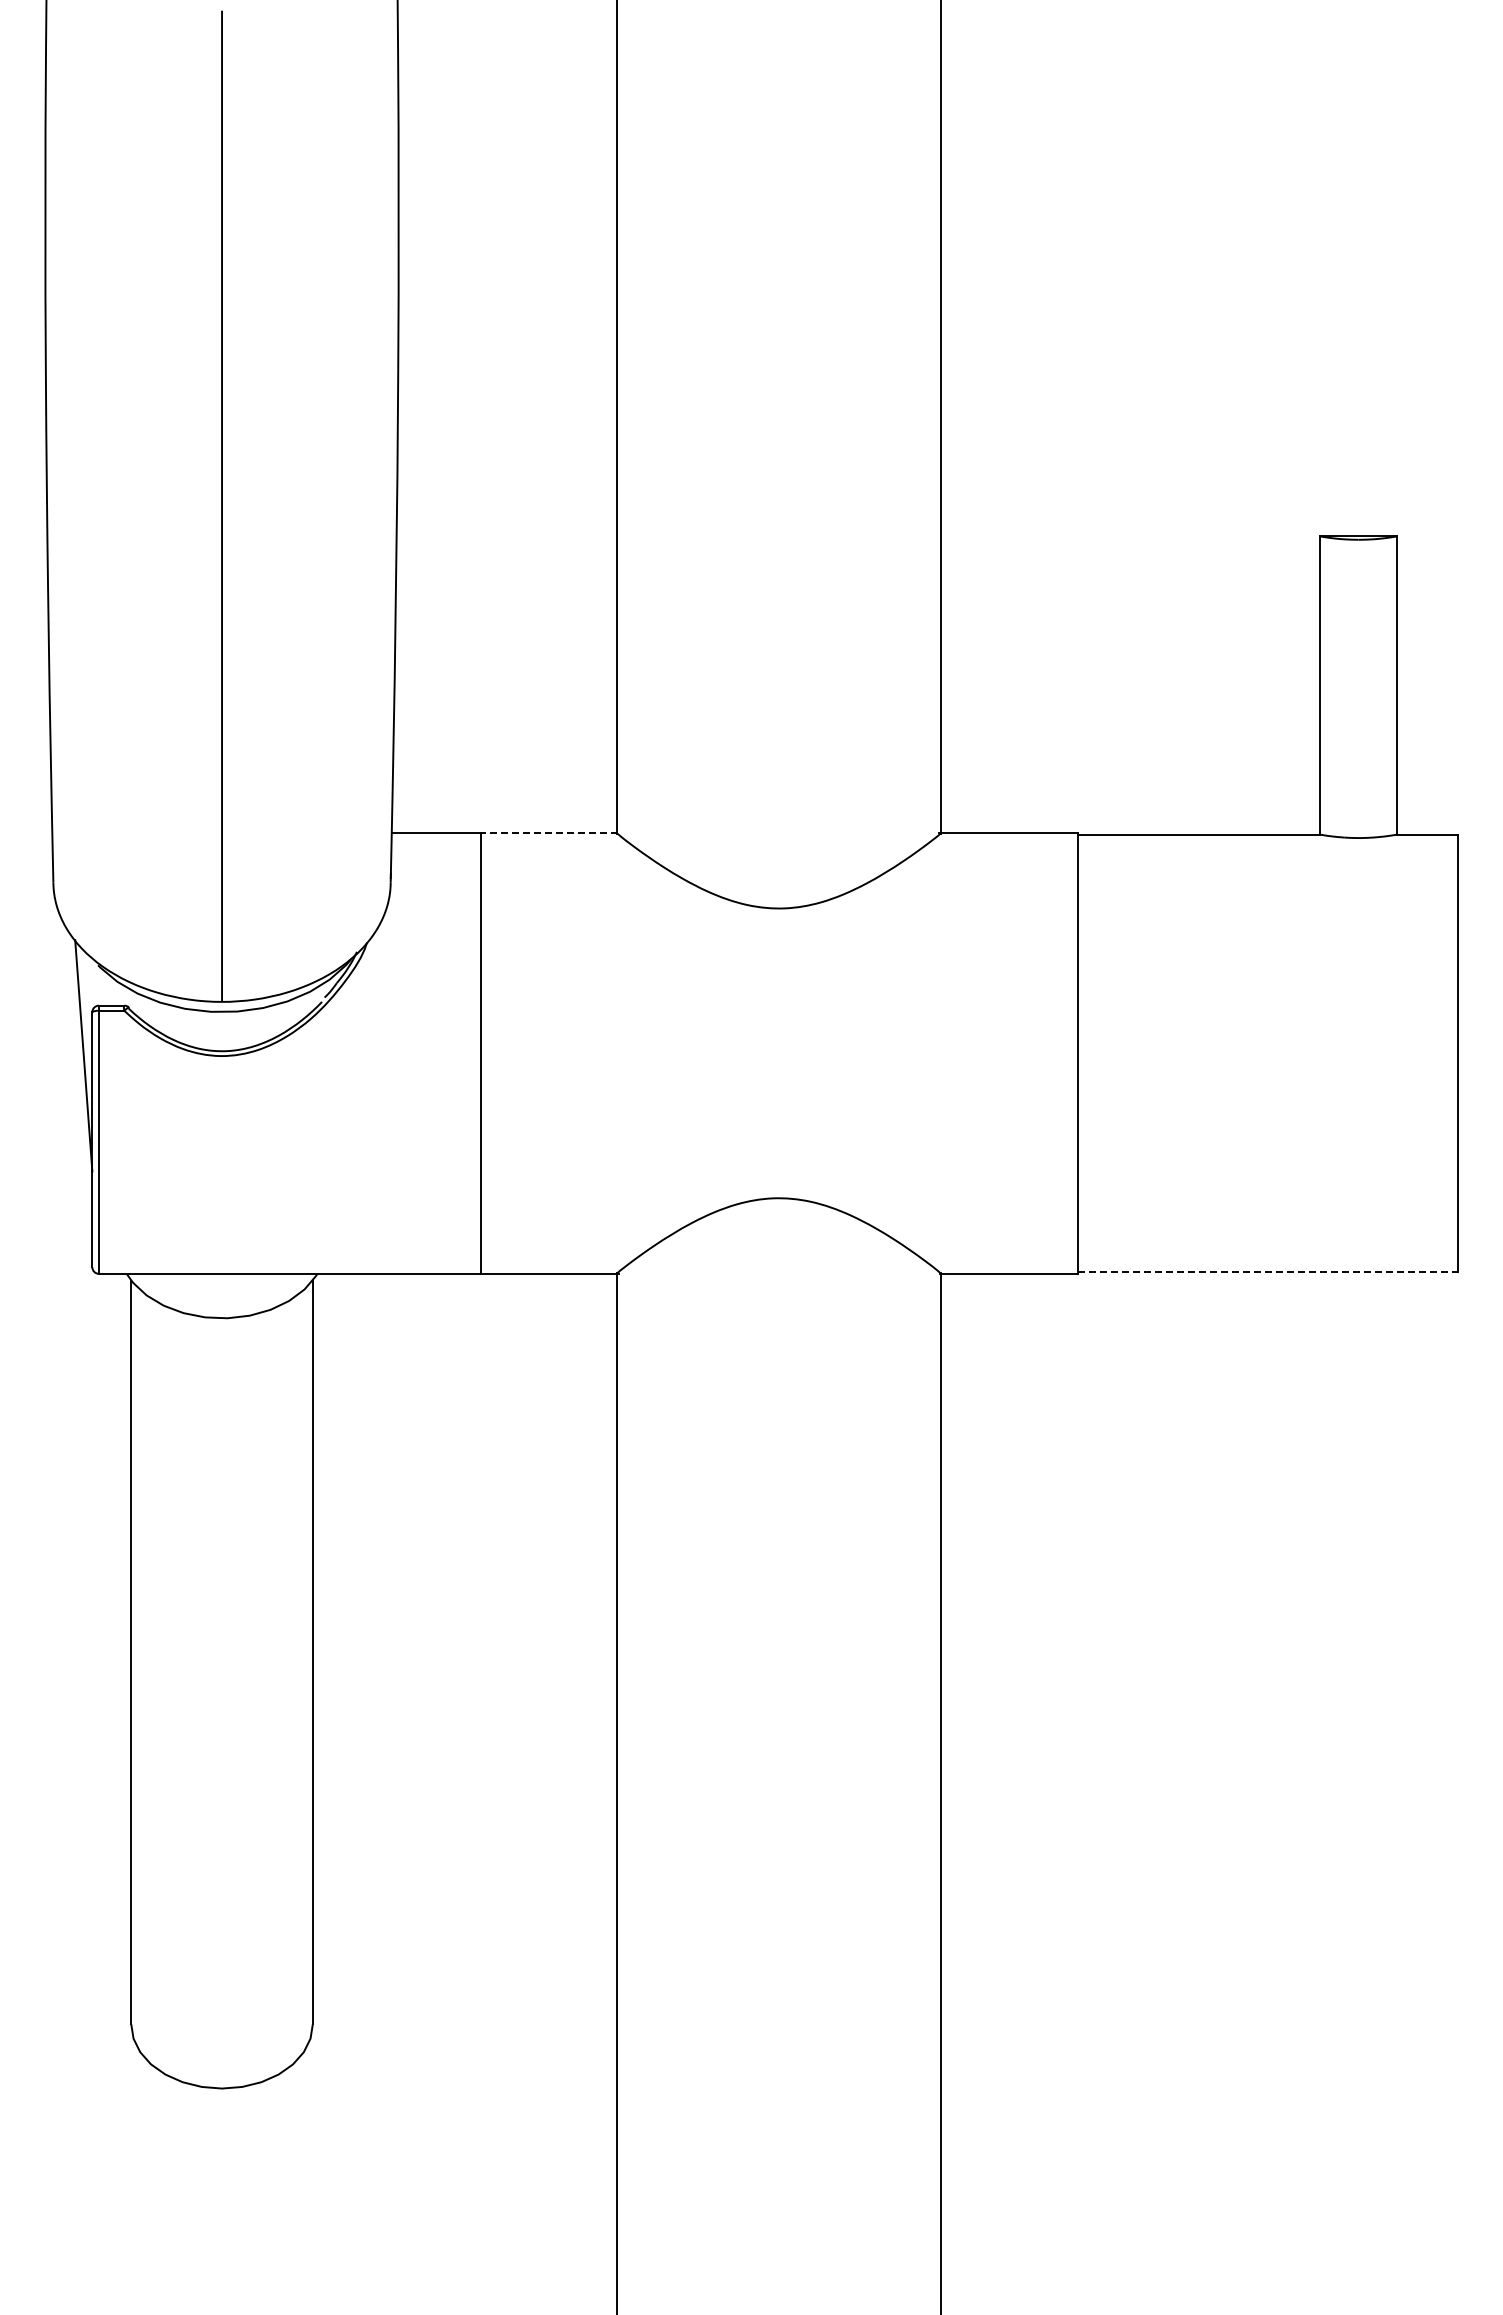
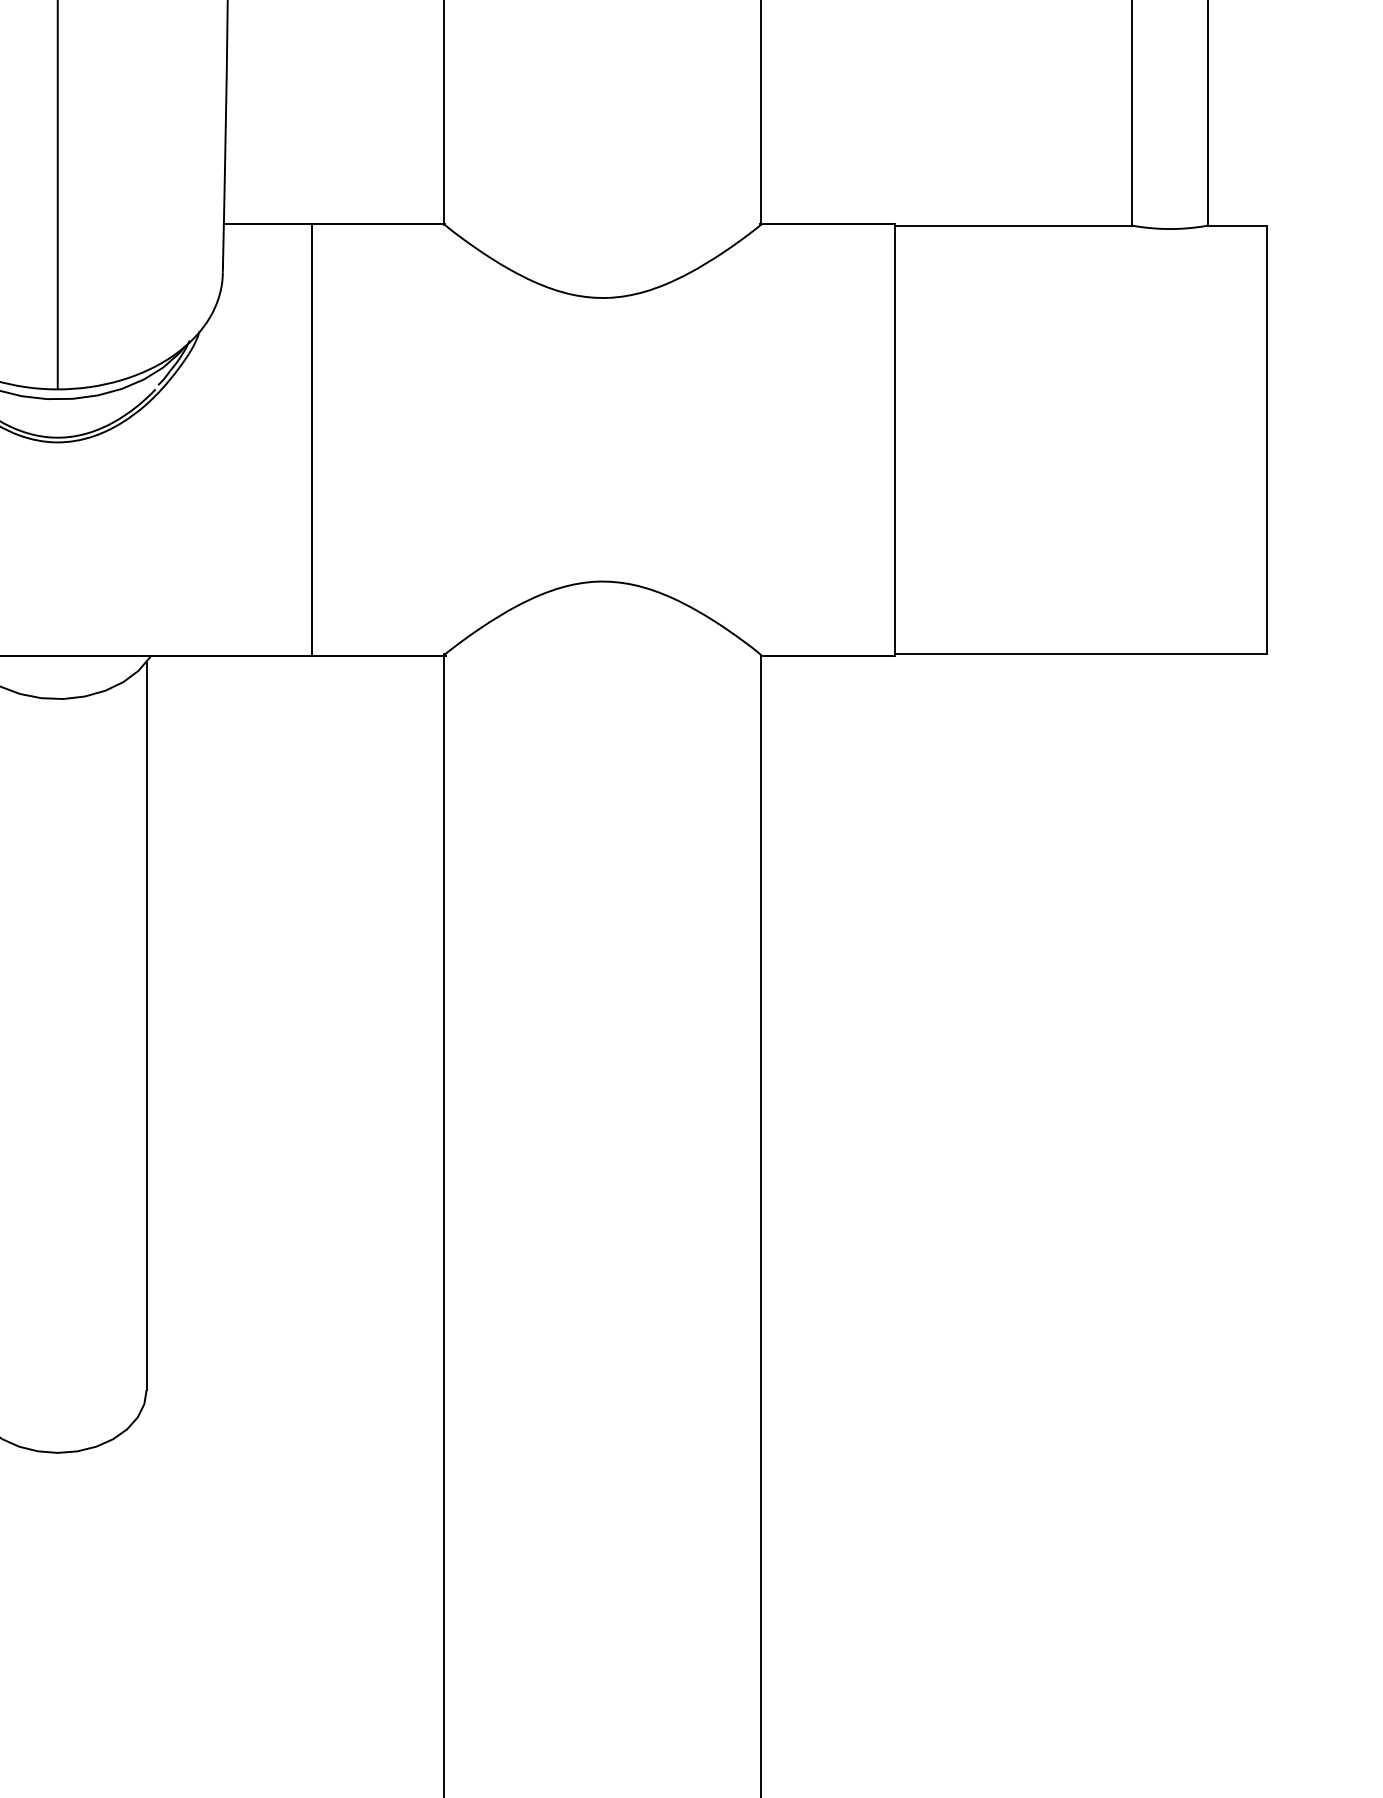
line: (548, 832) -> (377, 223), dashed -> solid
line: (1267, 1272) -> (1080, 654), dashed -> solid

